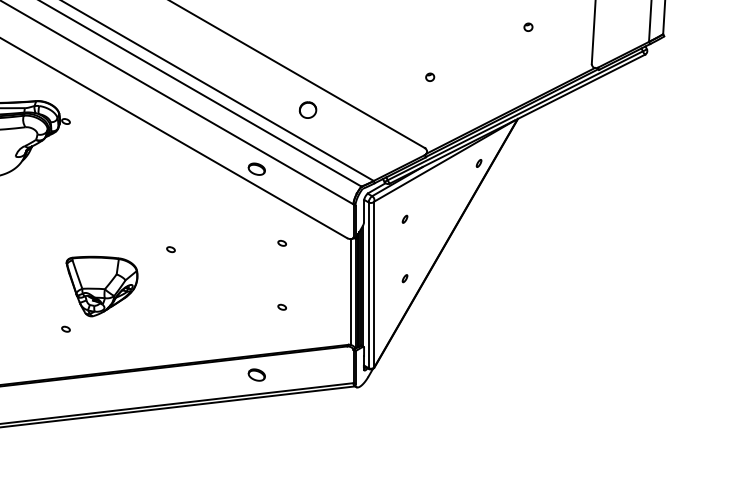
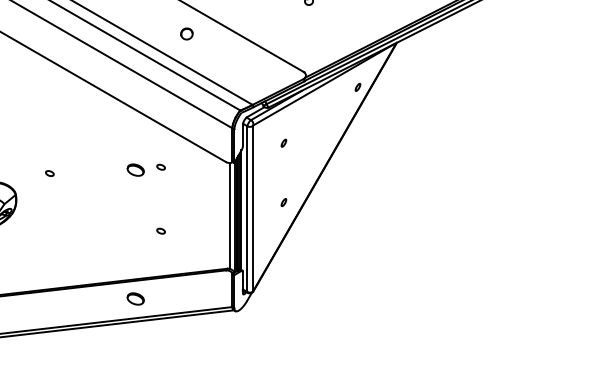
part: (307, 109) -> (186, 33), size x0.7
part: (256, 168) -> (135, 169), moved

